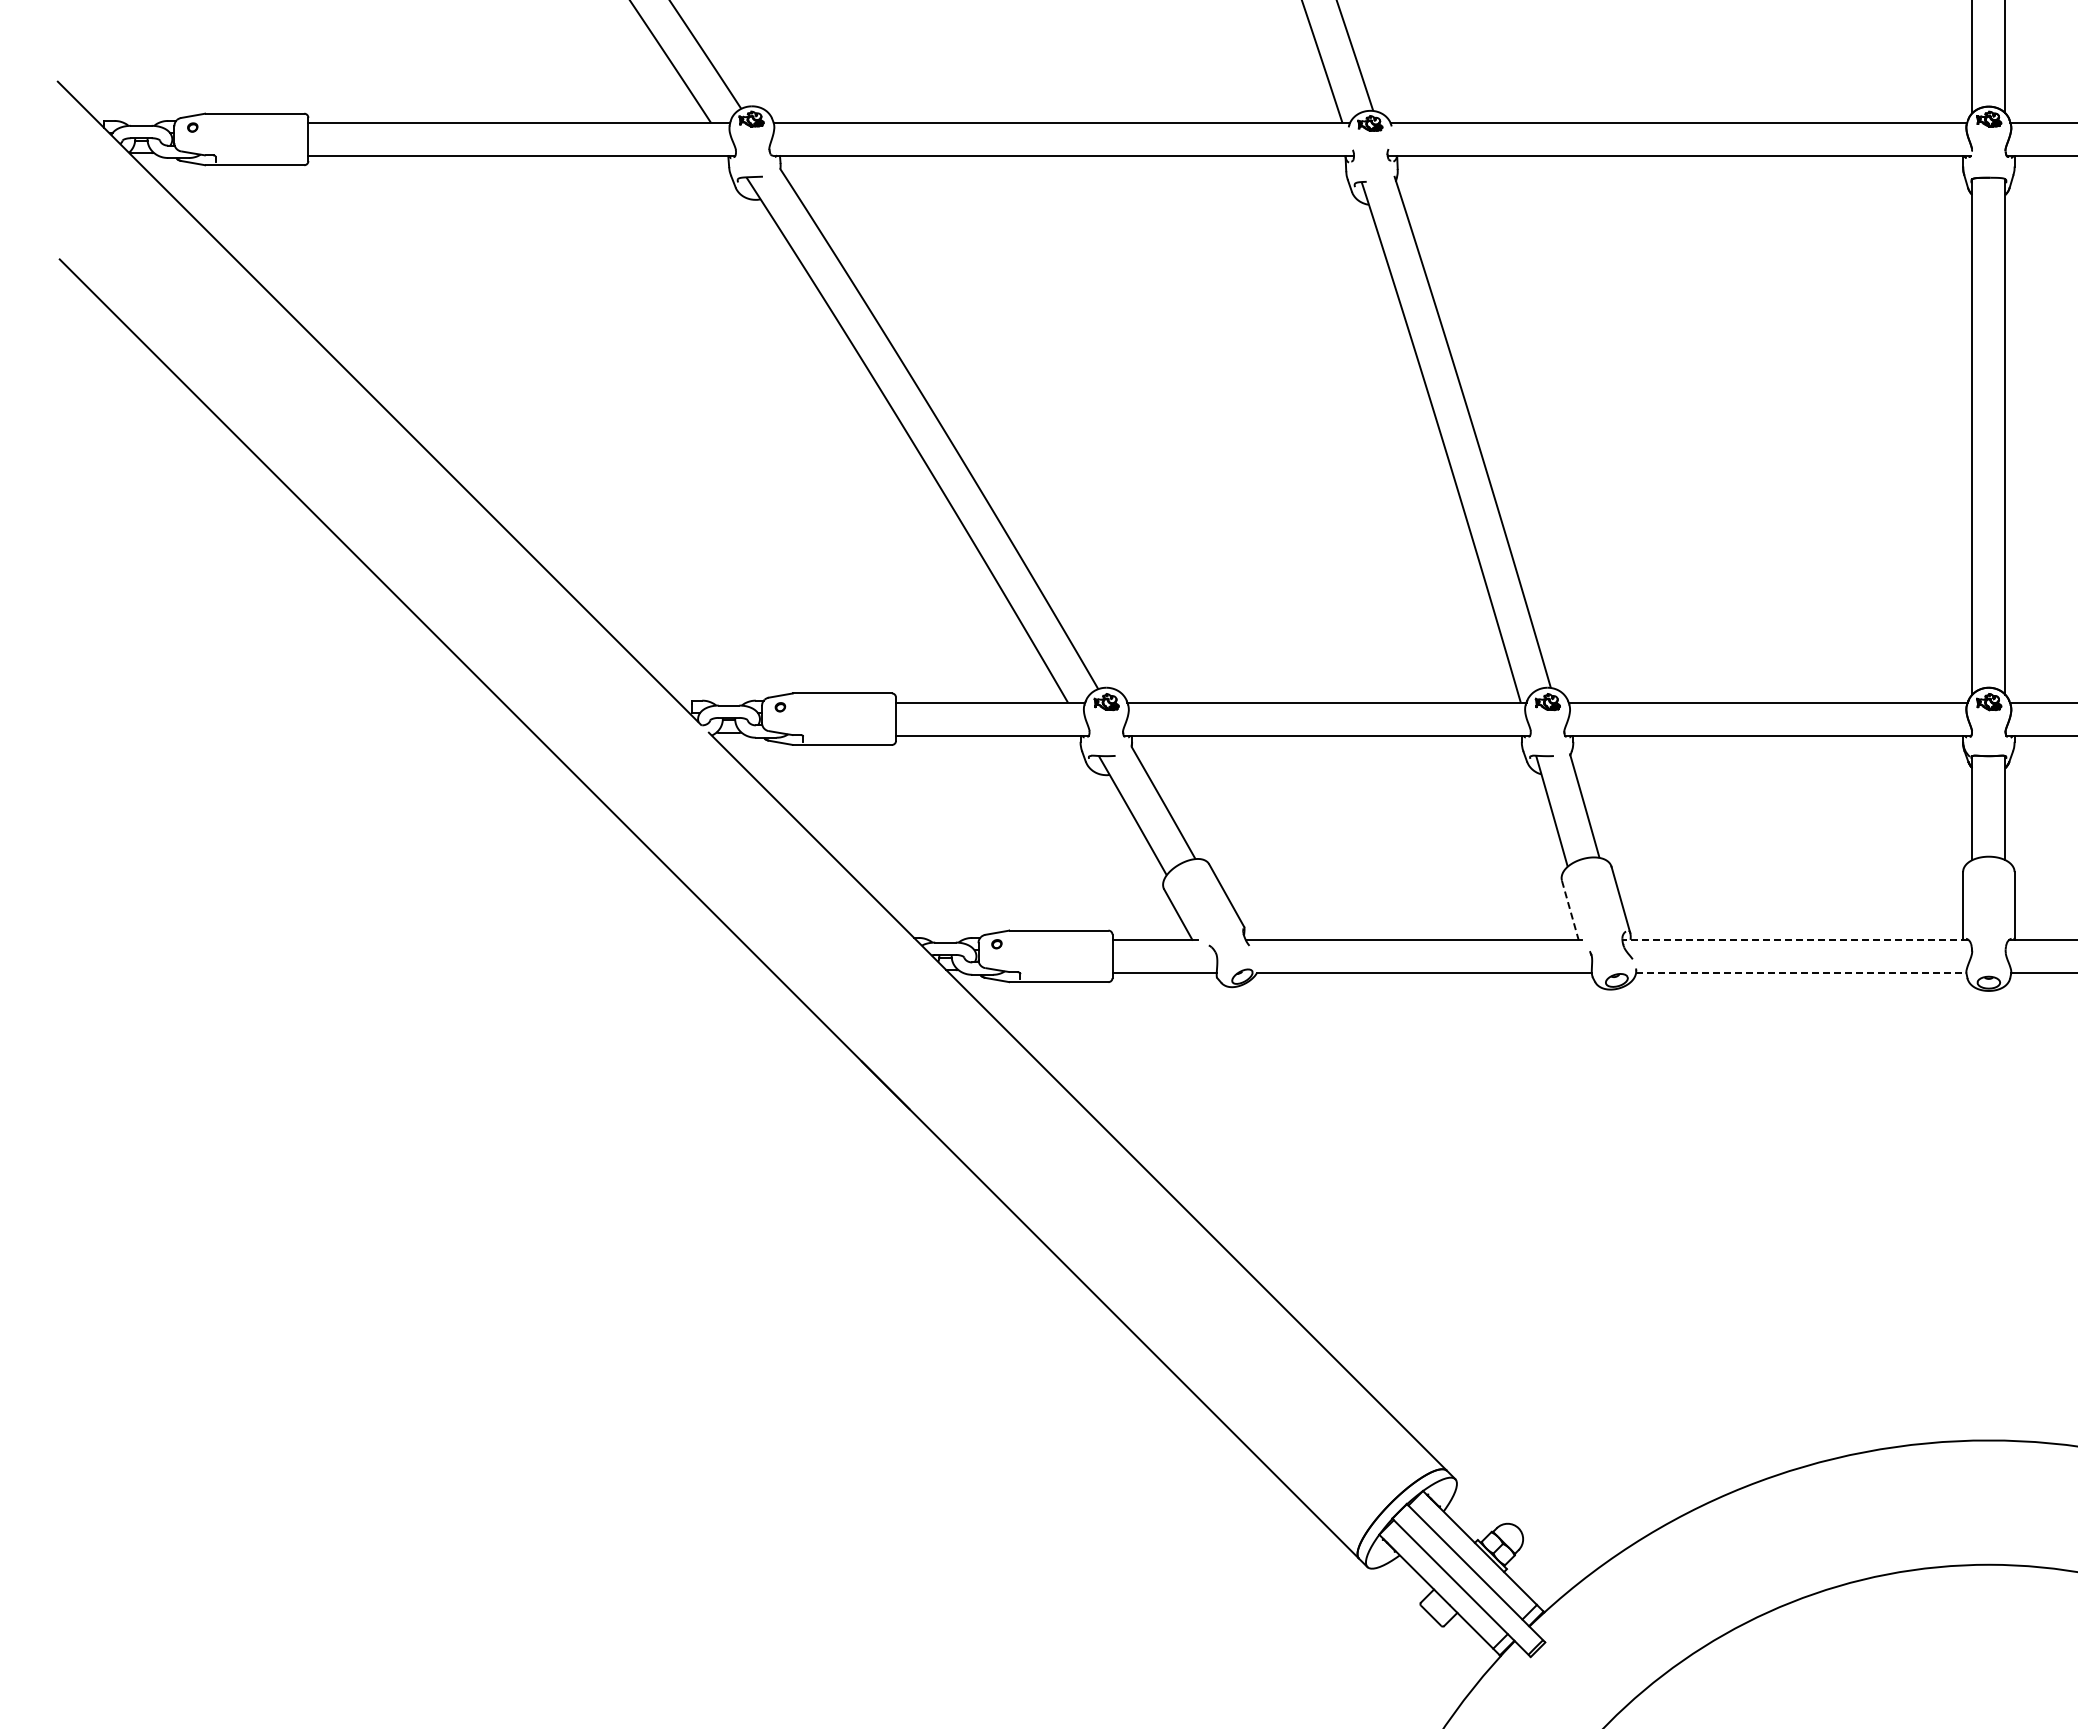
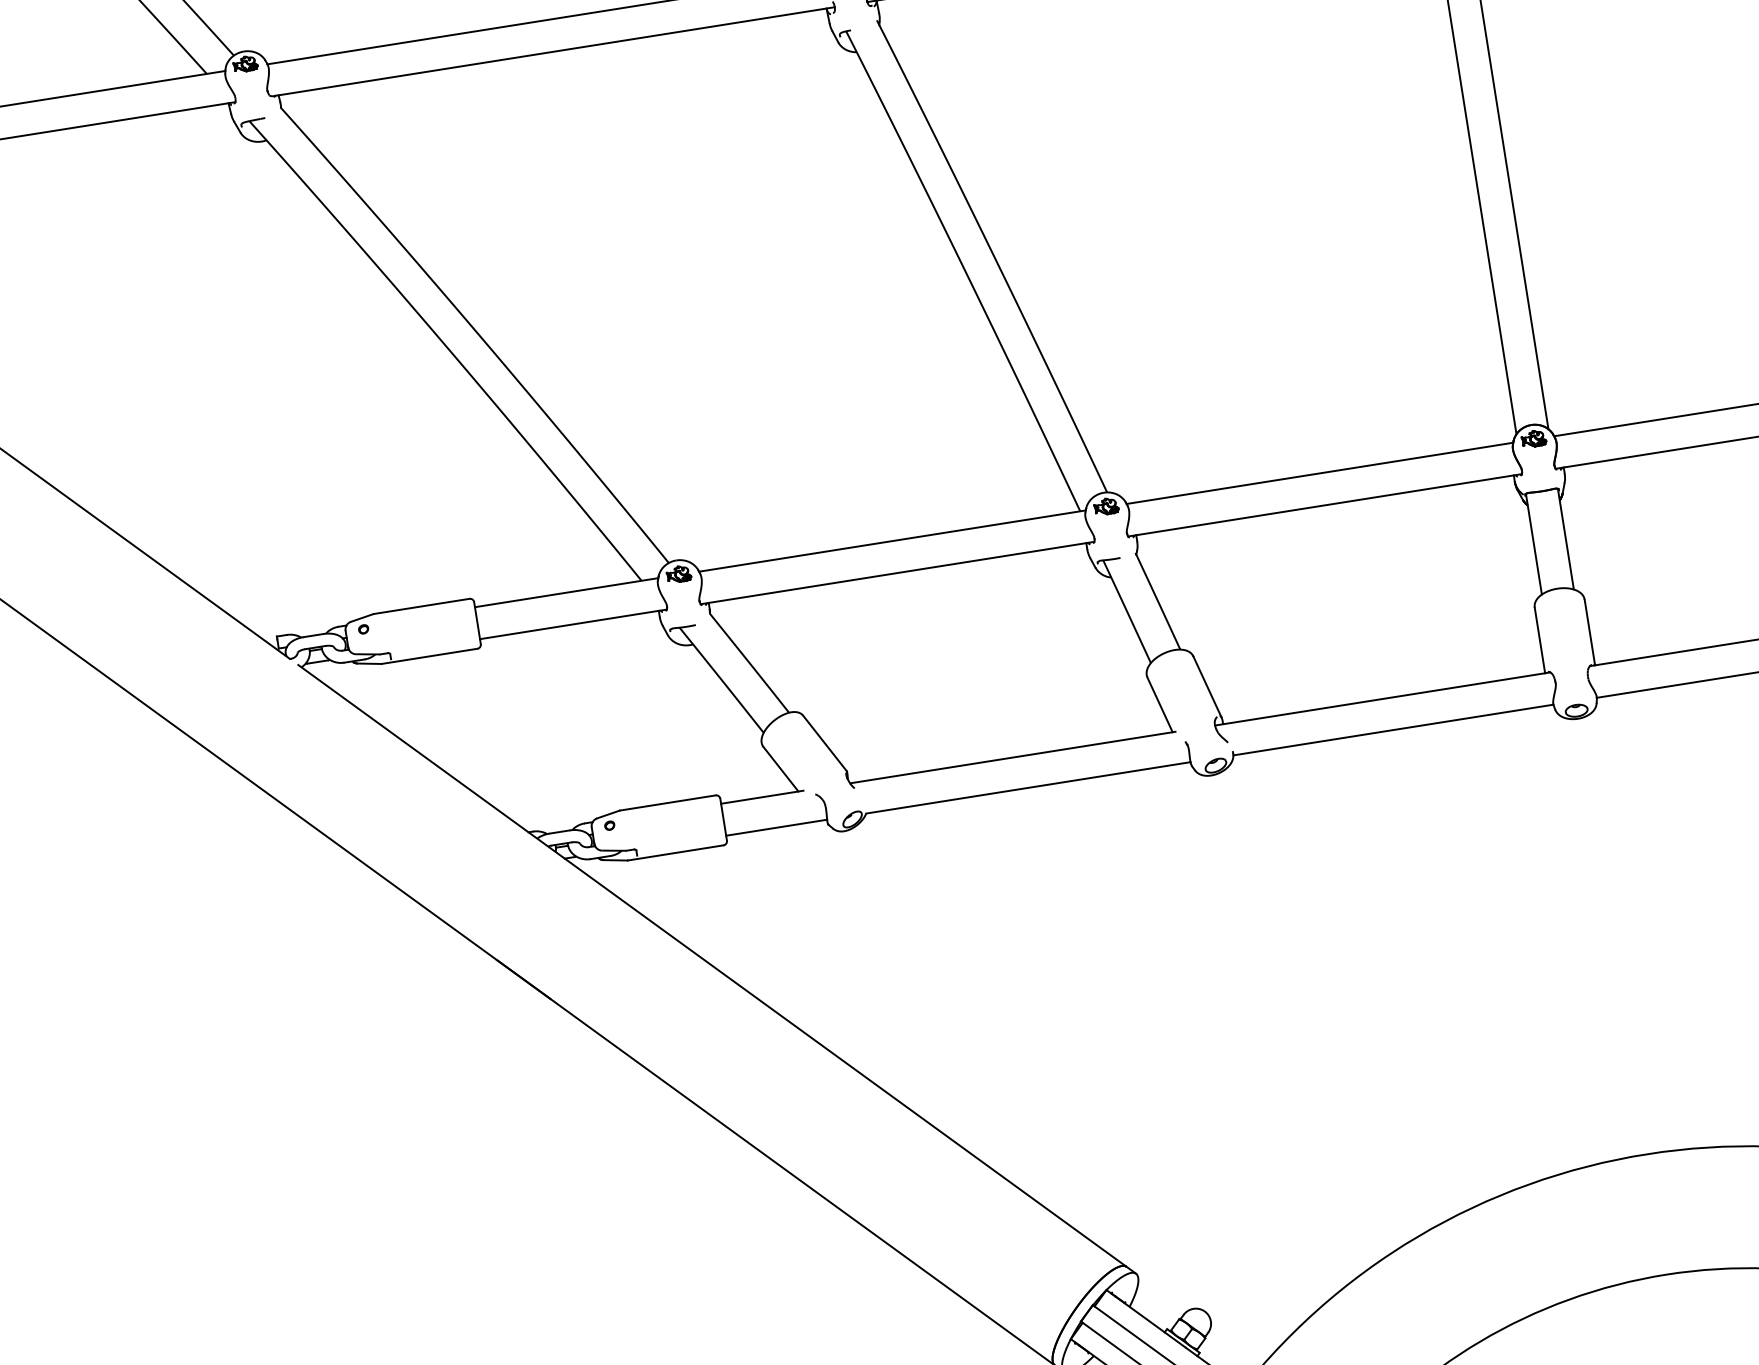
line: (1570, 910) -> (1160, 705), dashed -> solid
line: (1795, 939) -> (1382, 698), dashed -> solid
line: (1801, 972) -> (1393, 729), dashed -> solid

